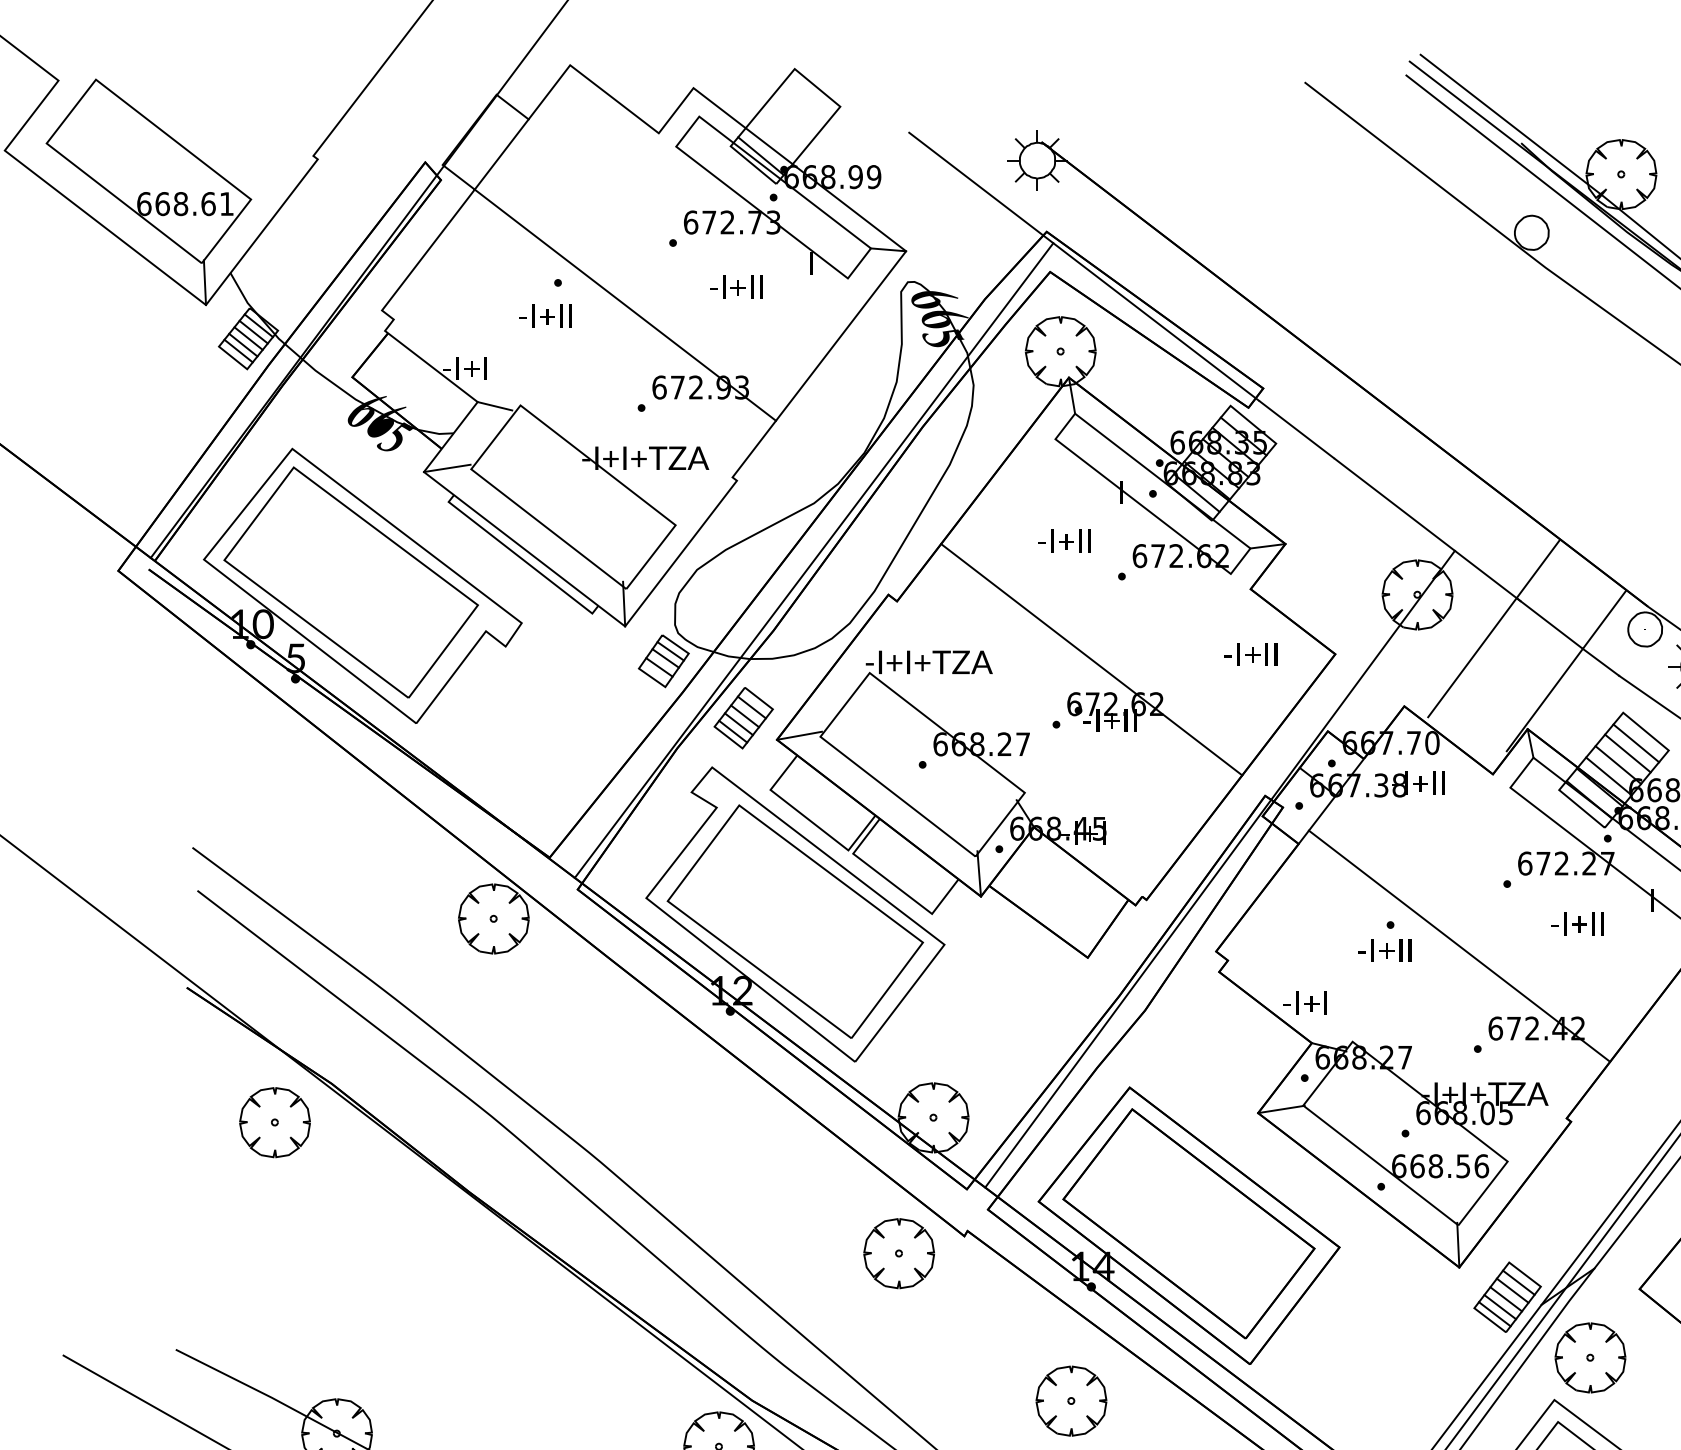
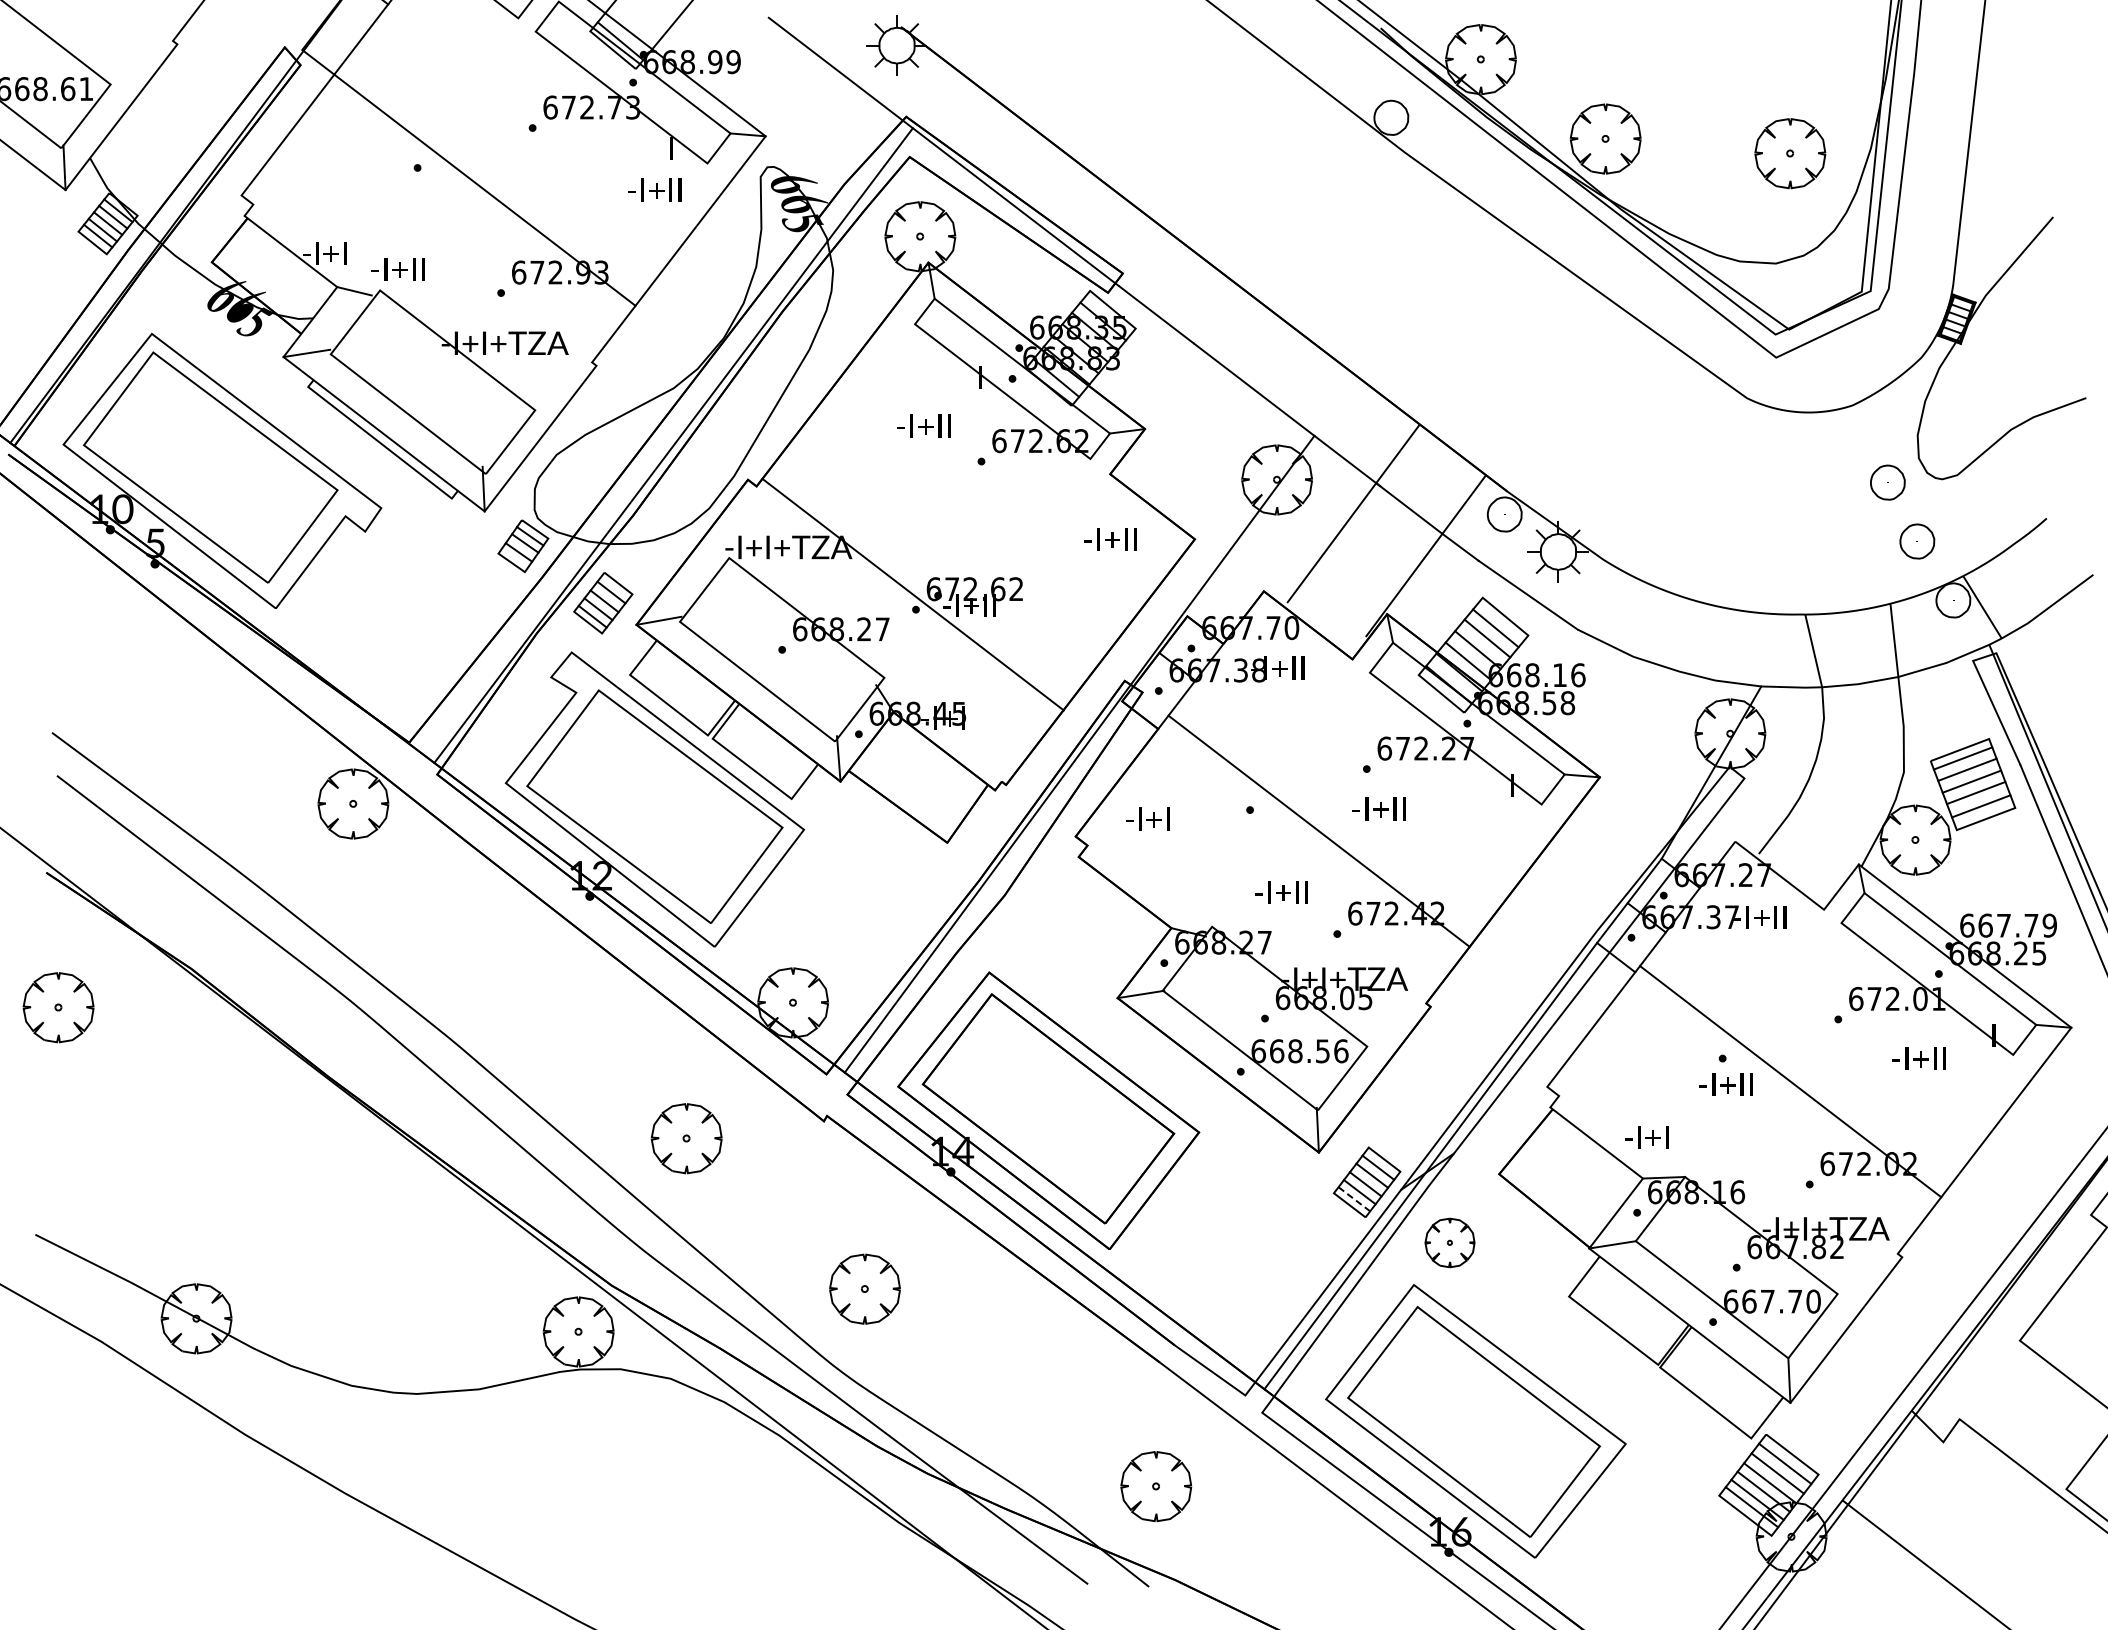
text: (735, 286) -> (654, 189), moved
text: (544, 316) -> (397, 269), moved
line: (1090, 659) -> (912, 594), moved
text: (1576, 923) -> (1378, 808), moved
text: (1384, 950) -> (1281, 892), moved
text: (1304, 1002) -> (1147, 818), moved
part: (274, 1122) -> (58, 1007), moved
part: (898, 1253) -> (686, 1138), moved
line: (1494, 1314) -> (1354, 1199), solid -> dashed
part: (1589, 1357) -> (1449, 1242), size x0.7
part: (1070, 1400) -> (864, 1288), moved

